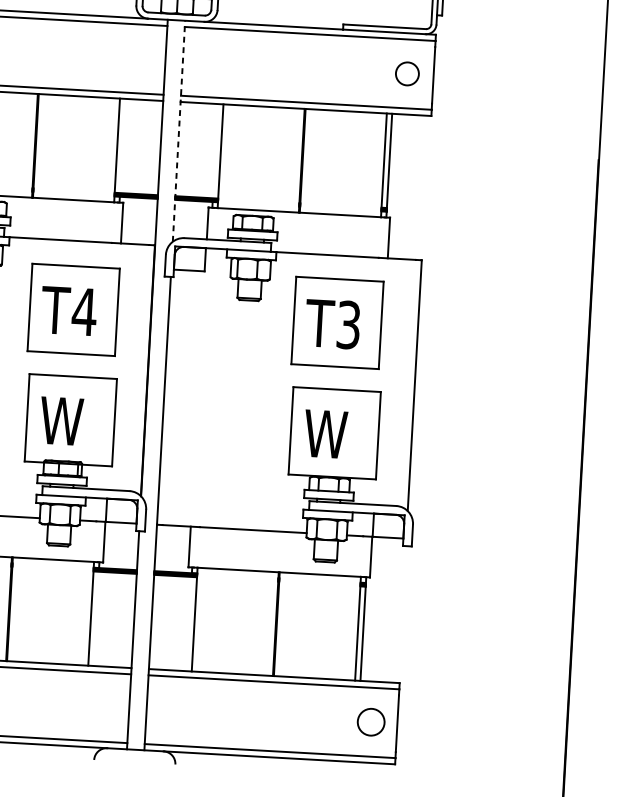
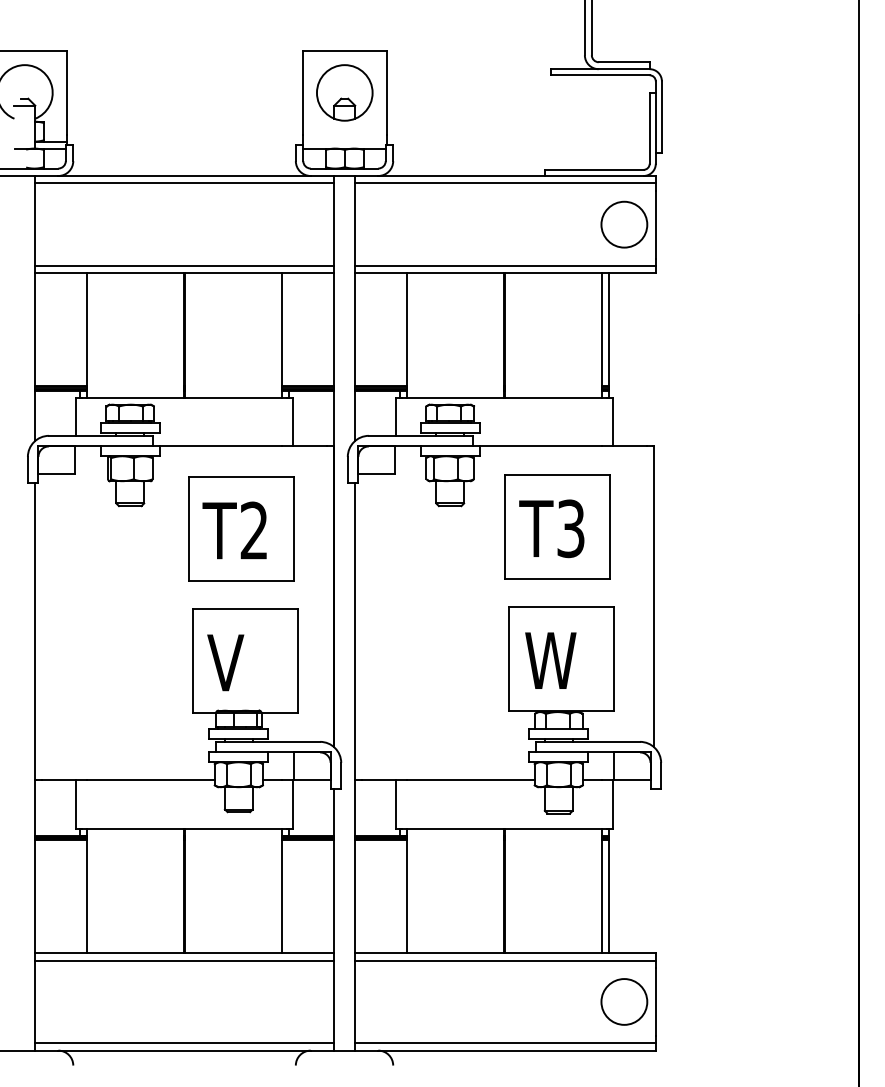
circle: (407, 73) -> (624, 224), size x1.67
line: (179, 130) -> (355, 307), dashed -> solid
text: (84, 311) -> (254, 530), T4 -> T2
text: (60, 420) -> (233, 662), W -> V
circle: (371, 721) -> (624, 1001), size x1.43

